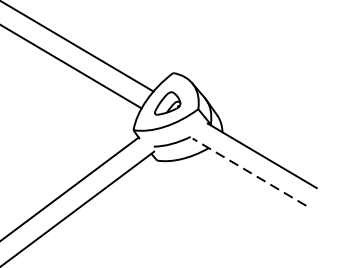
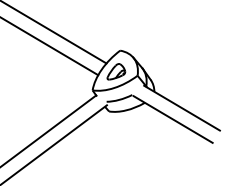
line: (249, 172) -> (173, 119), dashed -> solid

